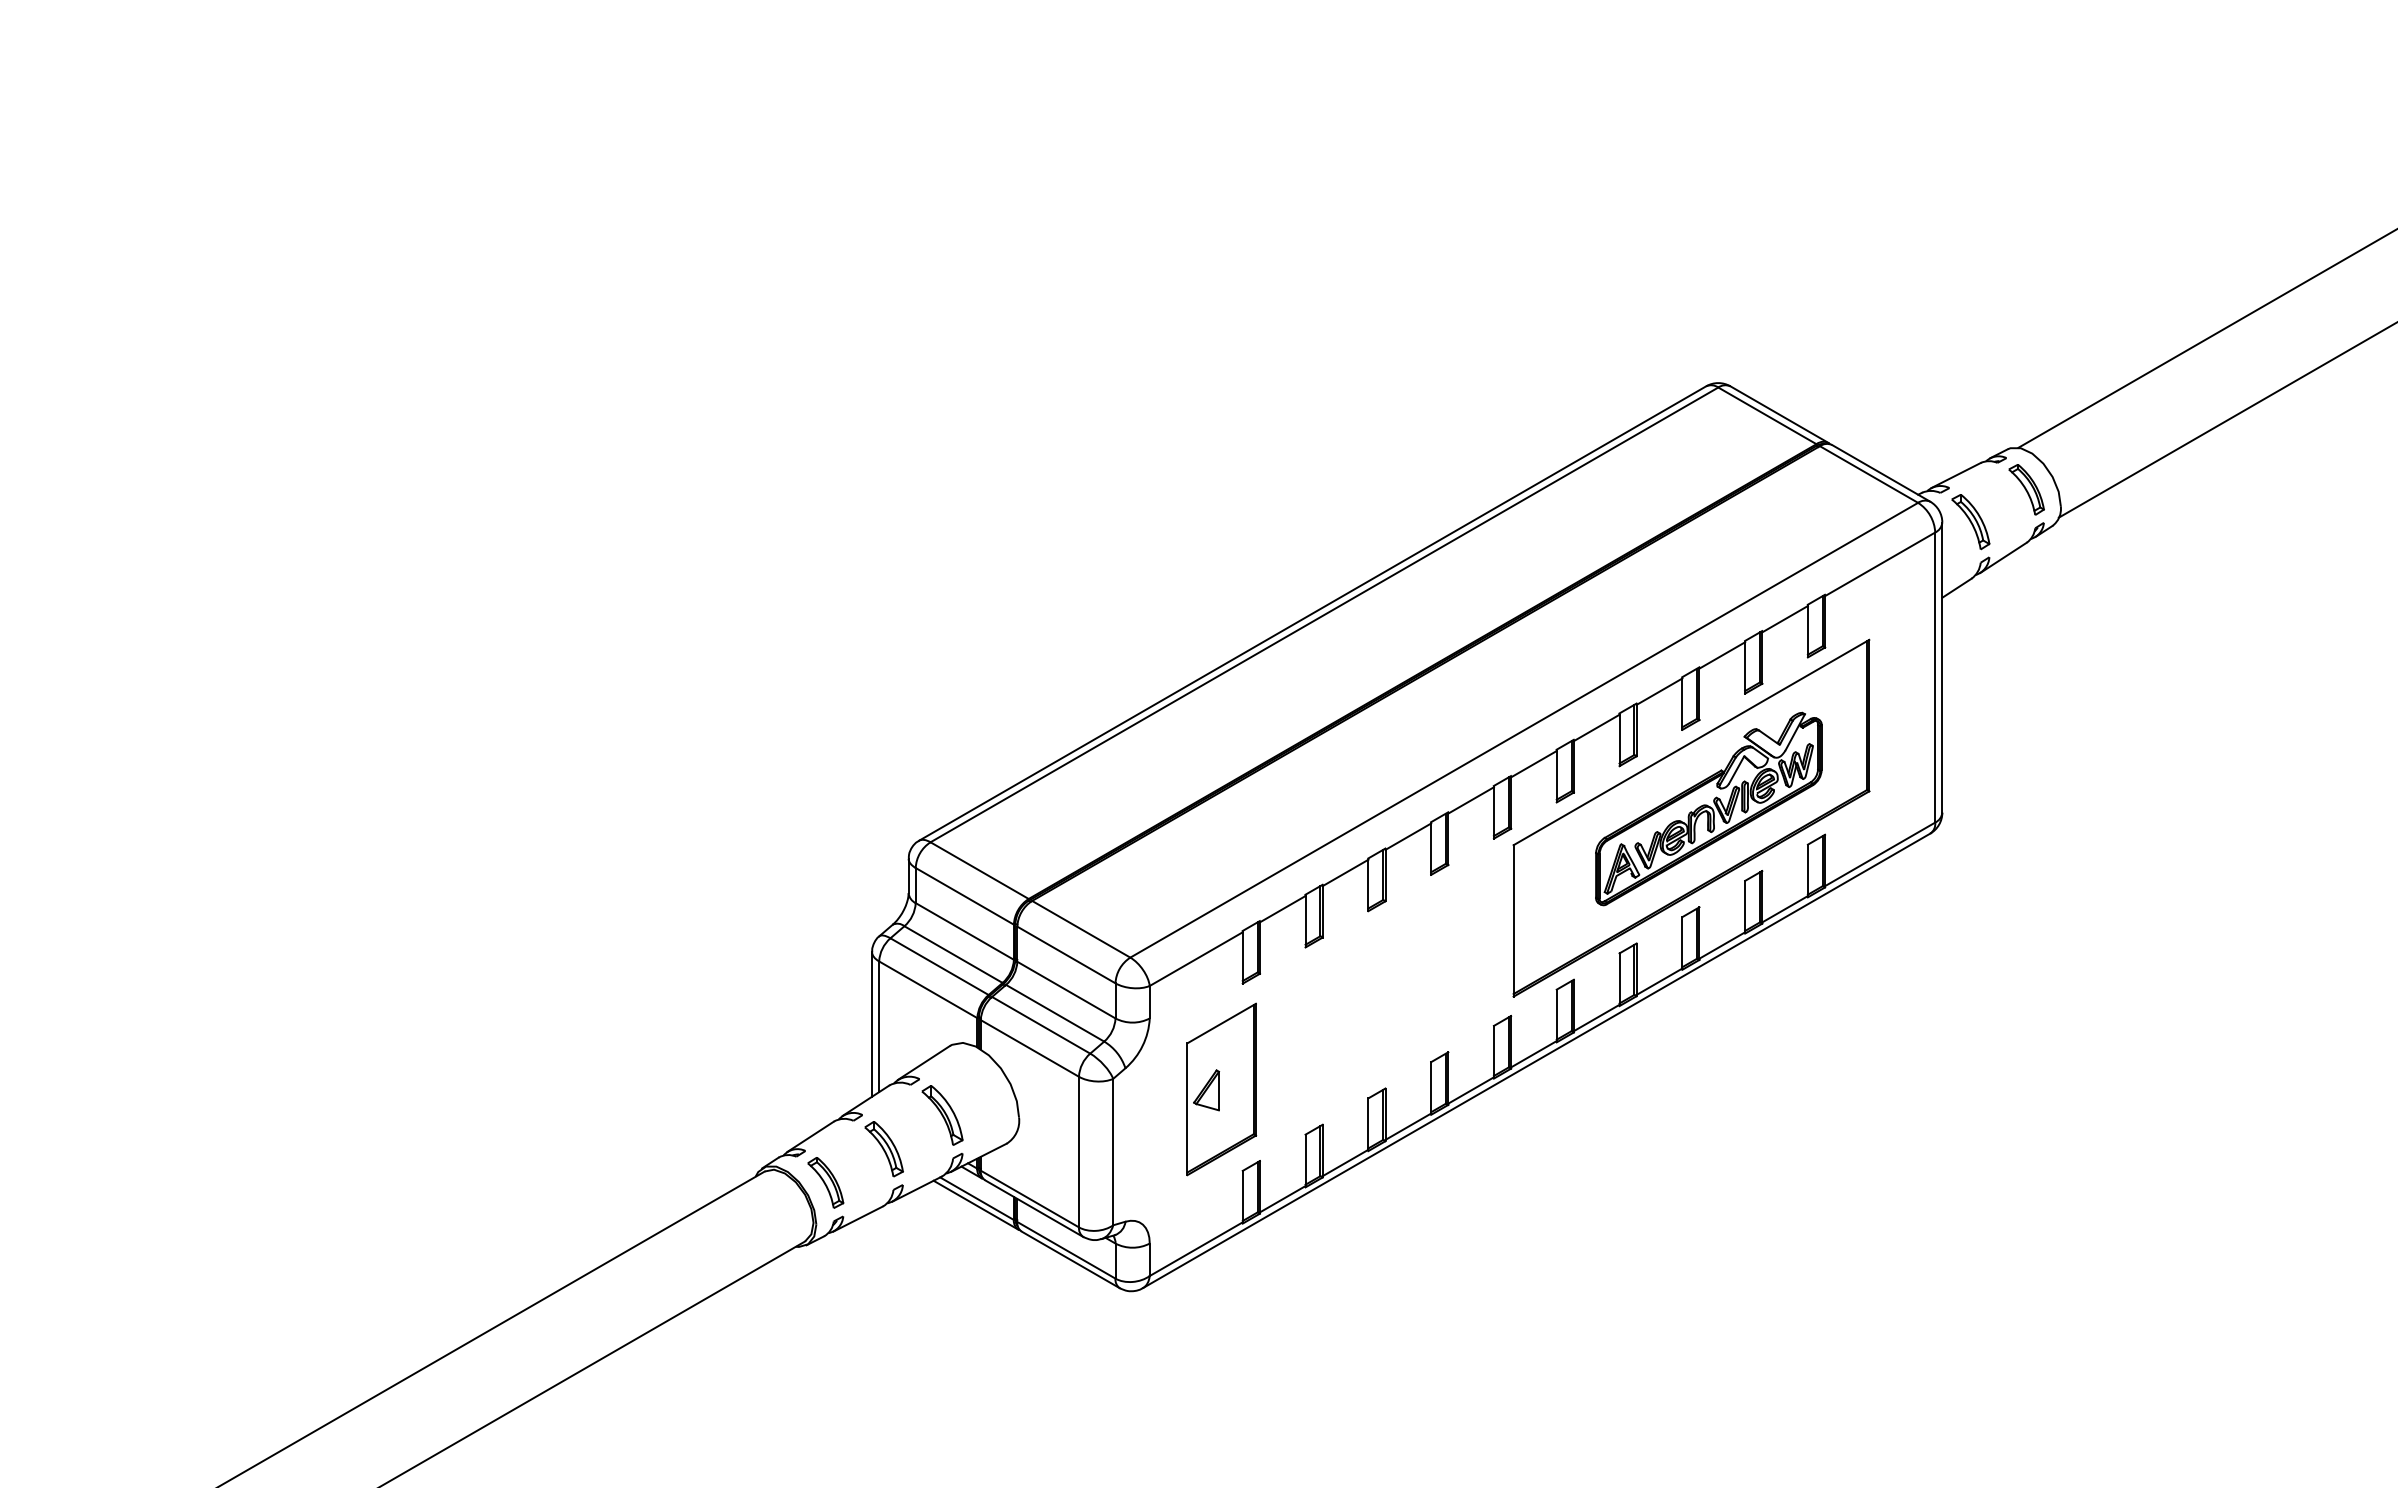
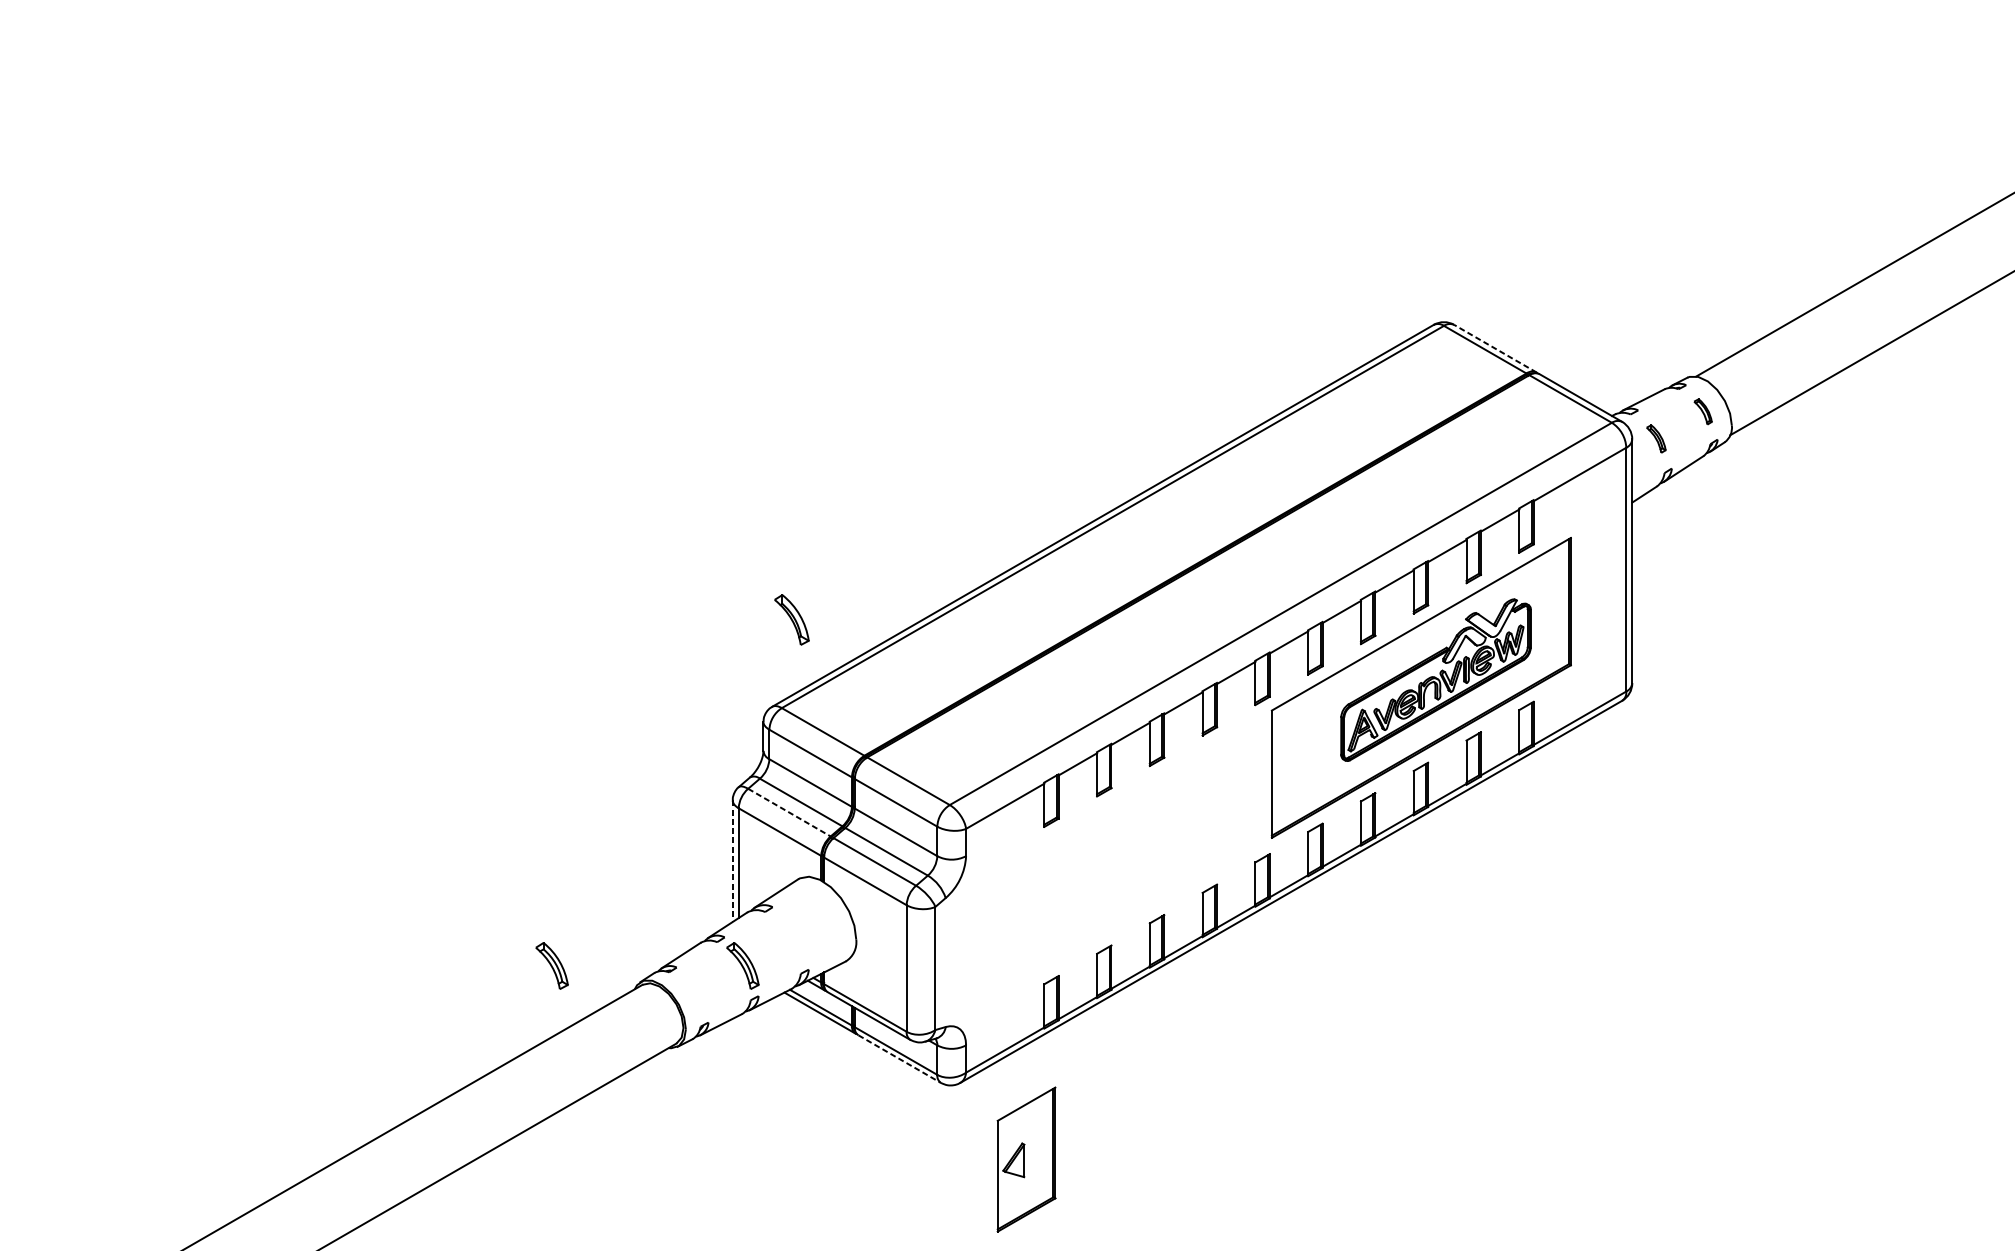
line: (1779, 414) -> (1495, 348), solid -> dashed
part: (2026, 489) -> (1703, 411), size x0.6
part: (1970, 522) -> (1655, 439), size x0.6
line: (939, 966) -> (789, 812), solid -> dashed
line: (872, 1024) -> (733, 861), solid -> dashed
part: (1221, 1089) -> (1026, 1159), moved
part: (942, 1115) -> (791, 620), moved
part: (656, 1149) -> (551, 966), added
part: (825, 1182) -> (693, 994), removed
line: (1070, 1259) -> (899, 1058), solid -> dashed

